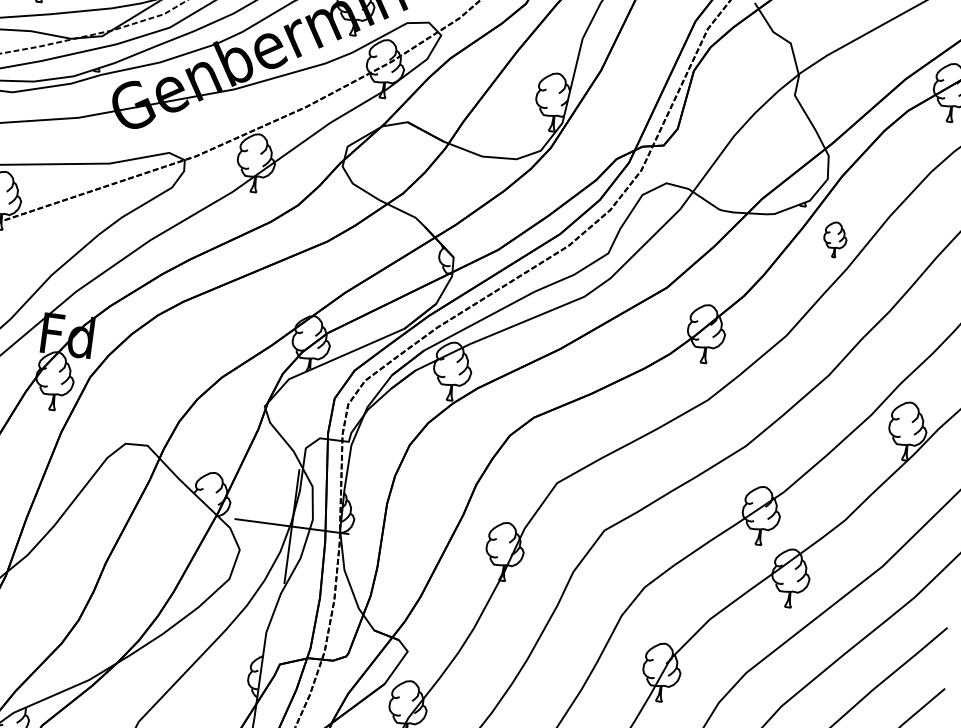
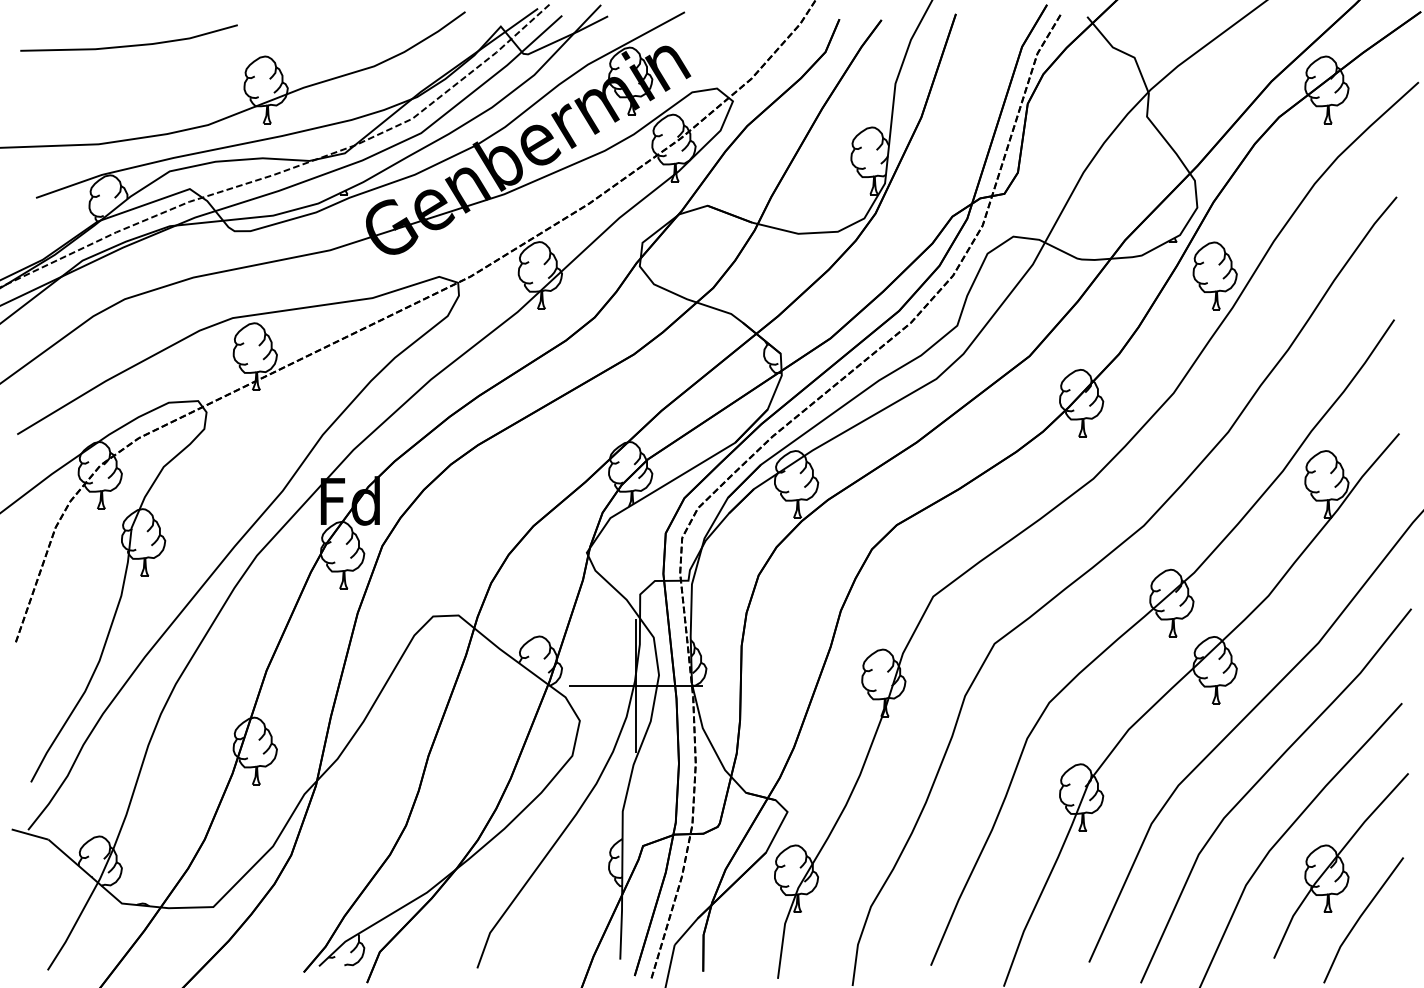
part: (834, 239) -> (1214, 275), size x1.67

